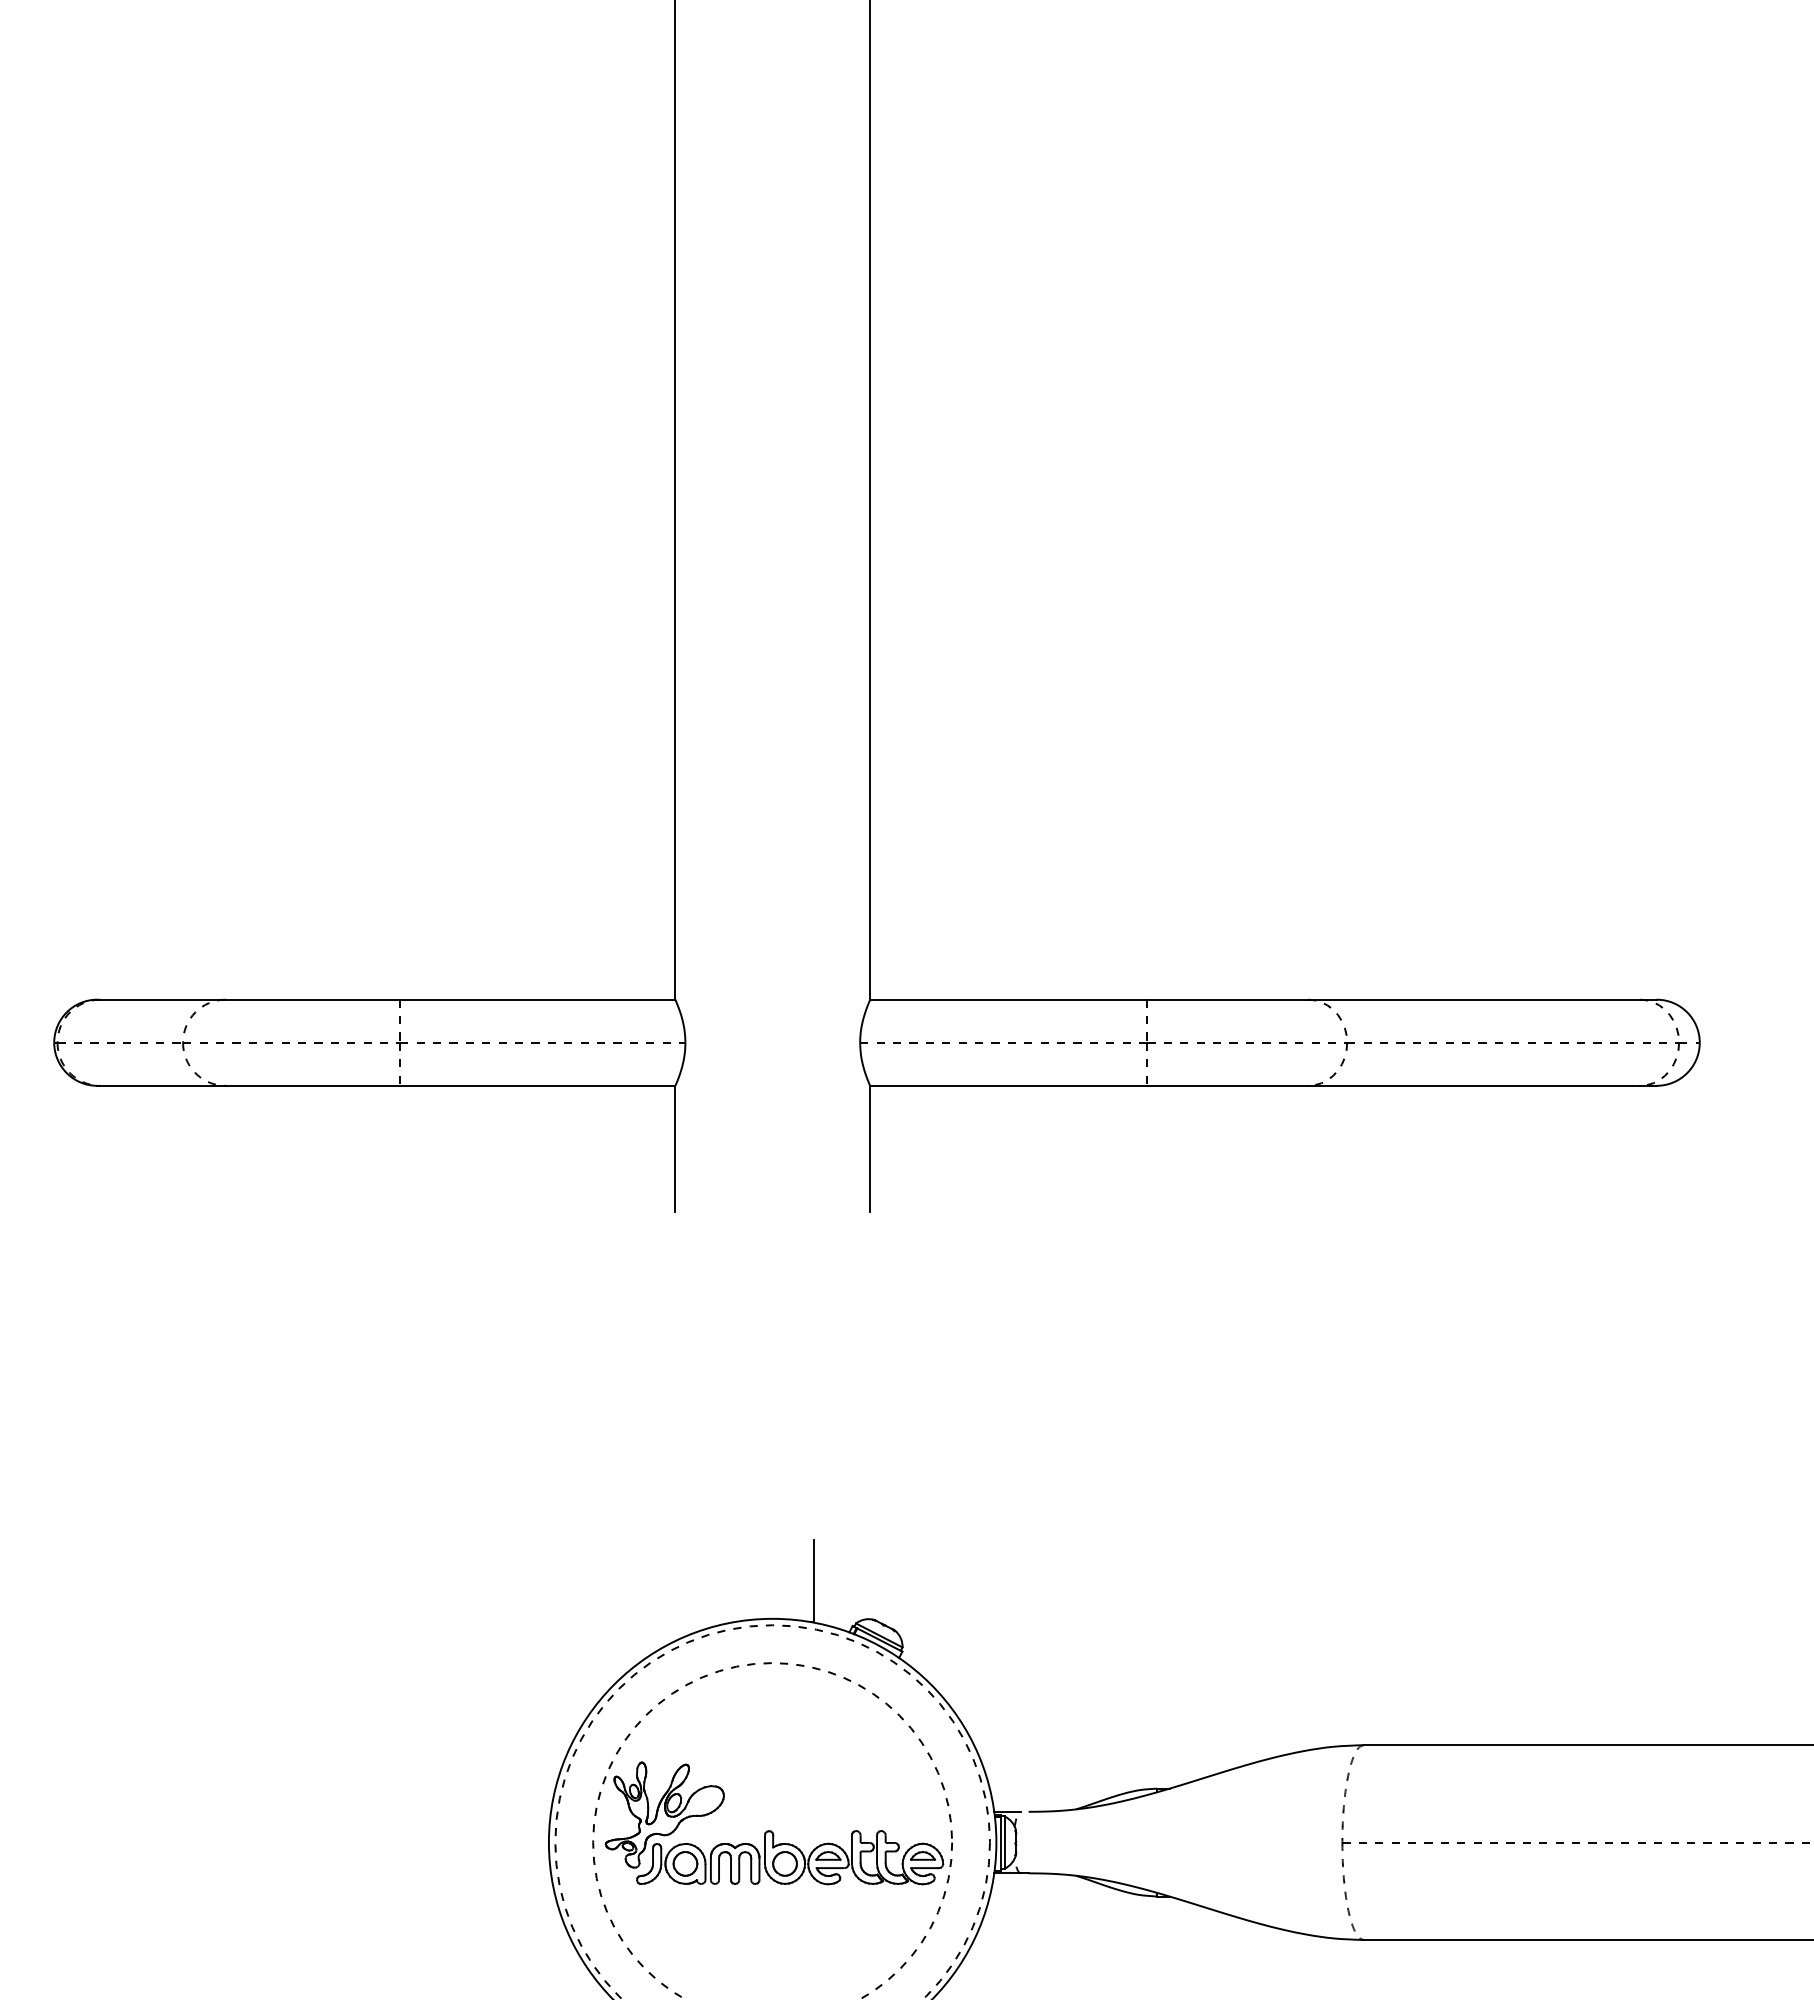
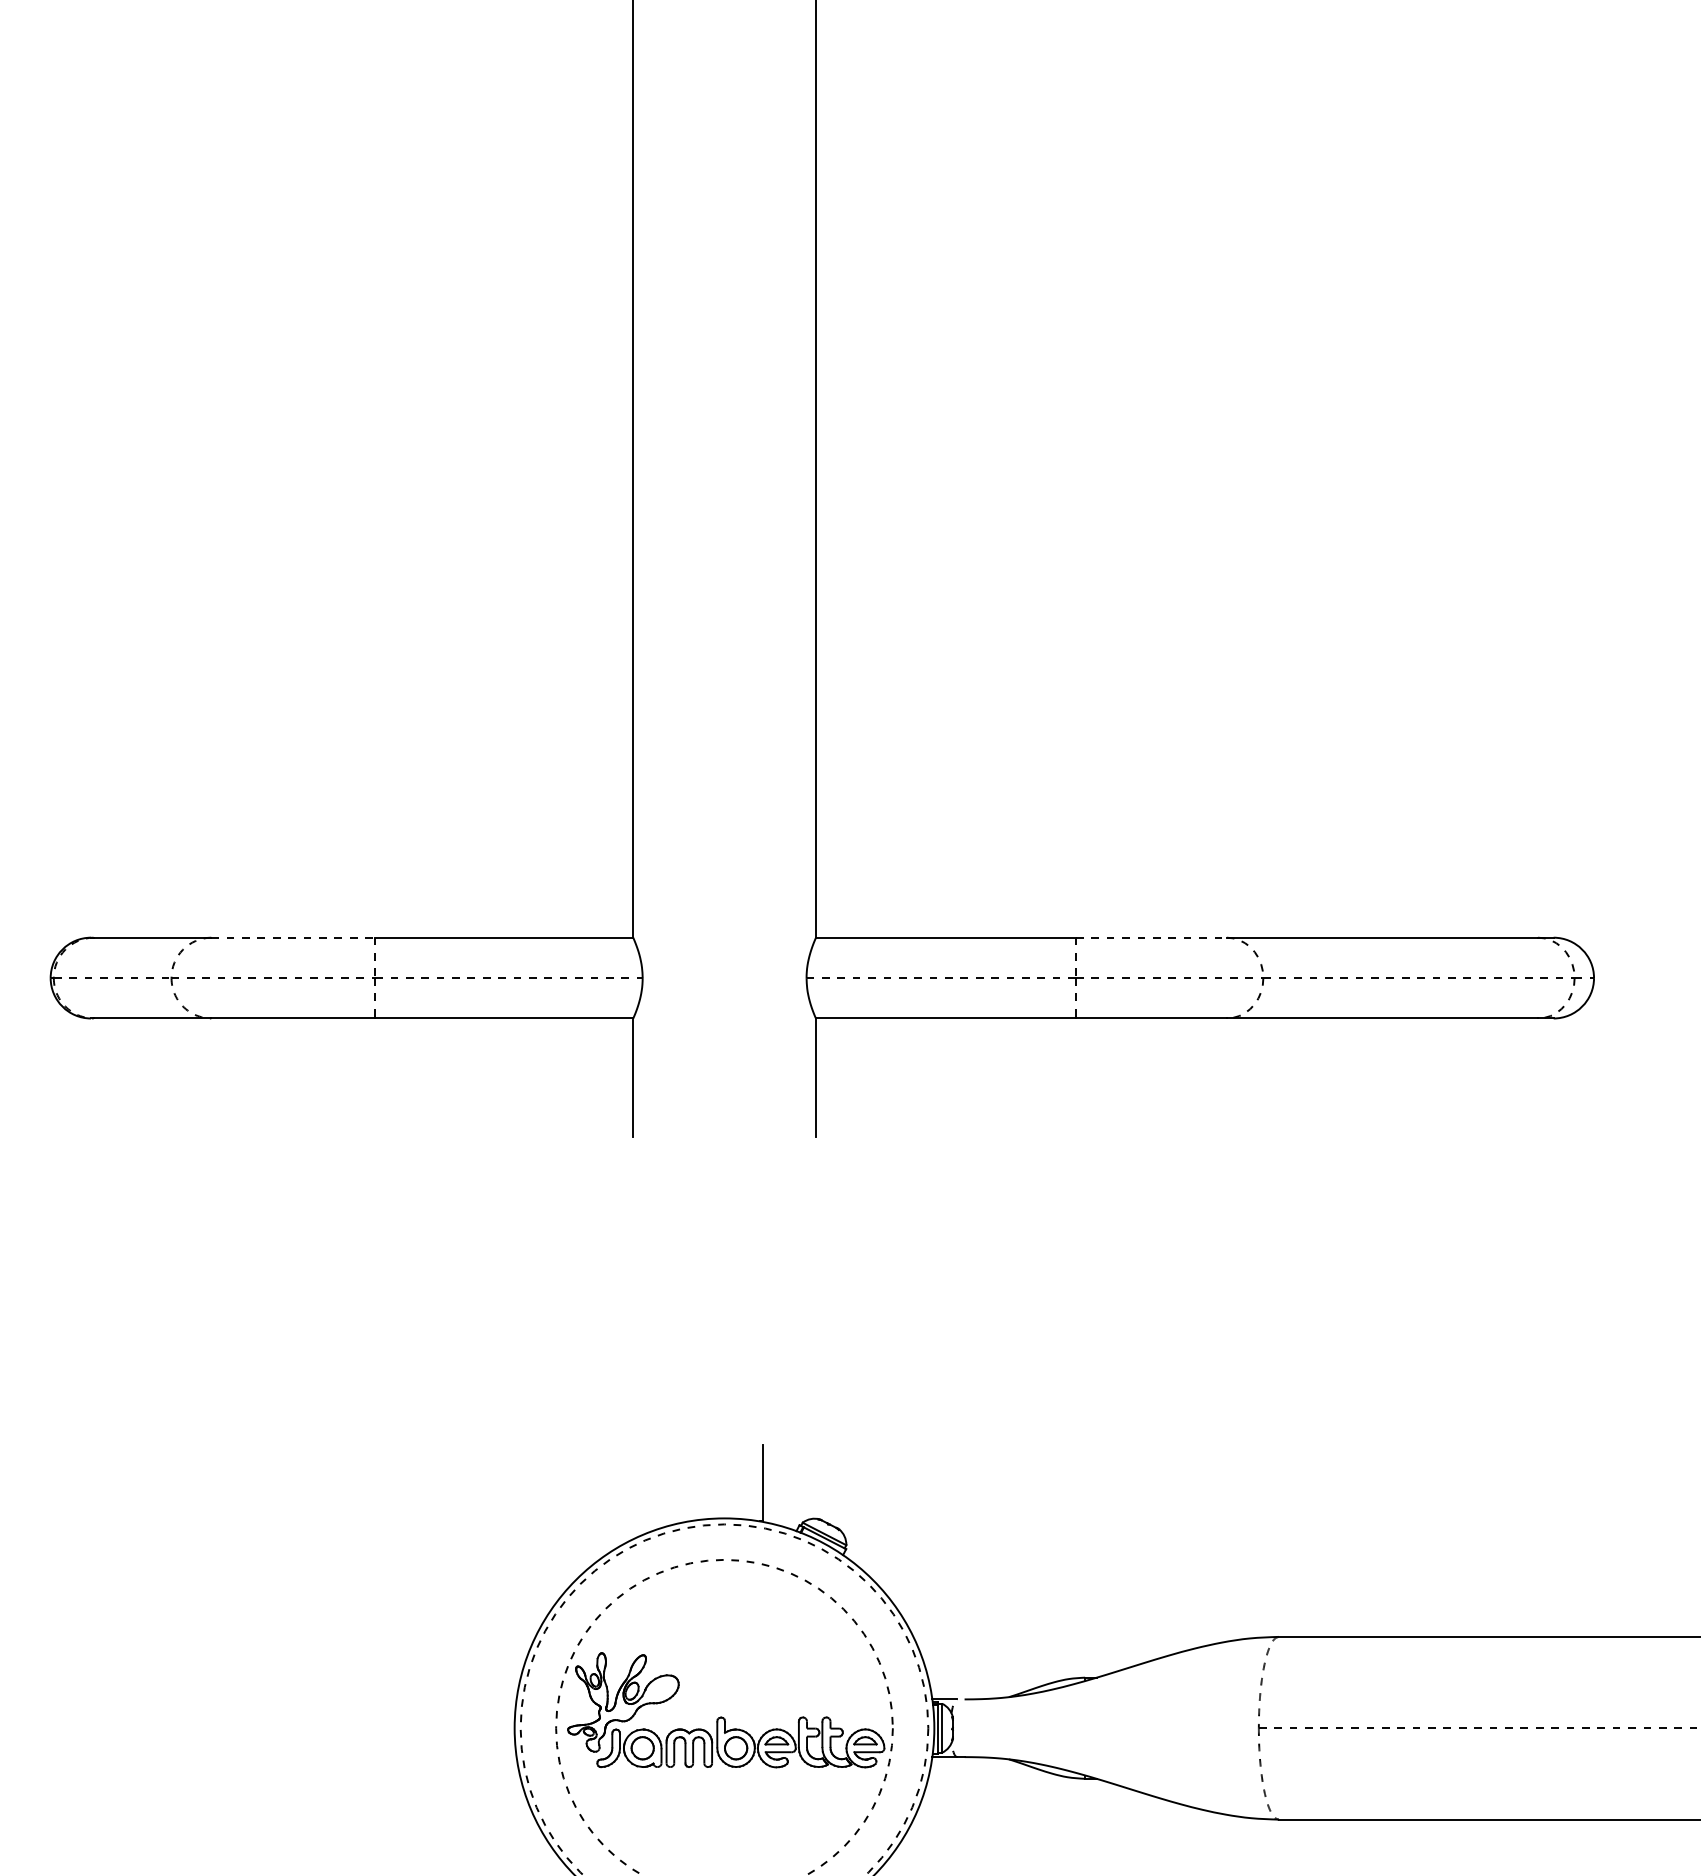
line: (313, 999) -> (293, 937), solid -> dashed
line: (1228, 999) -> (1152, 937), solid -> dashed

